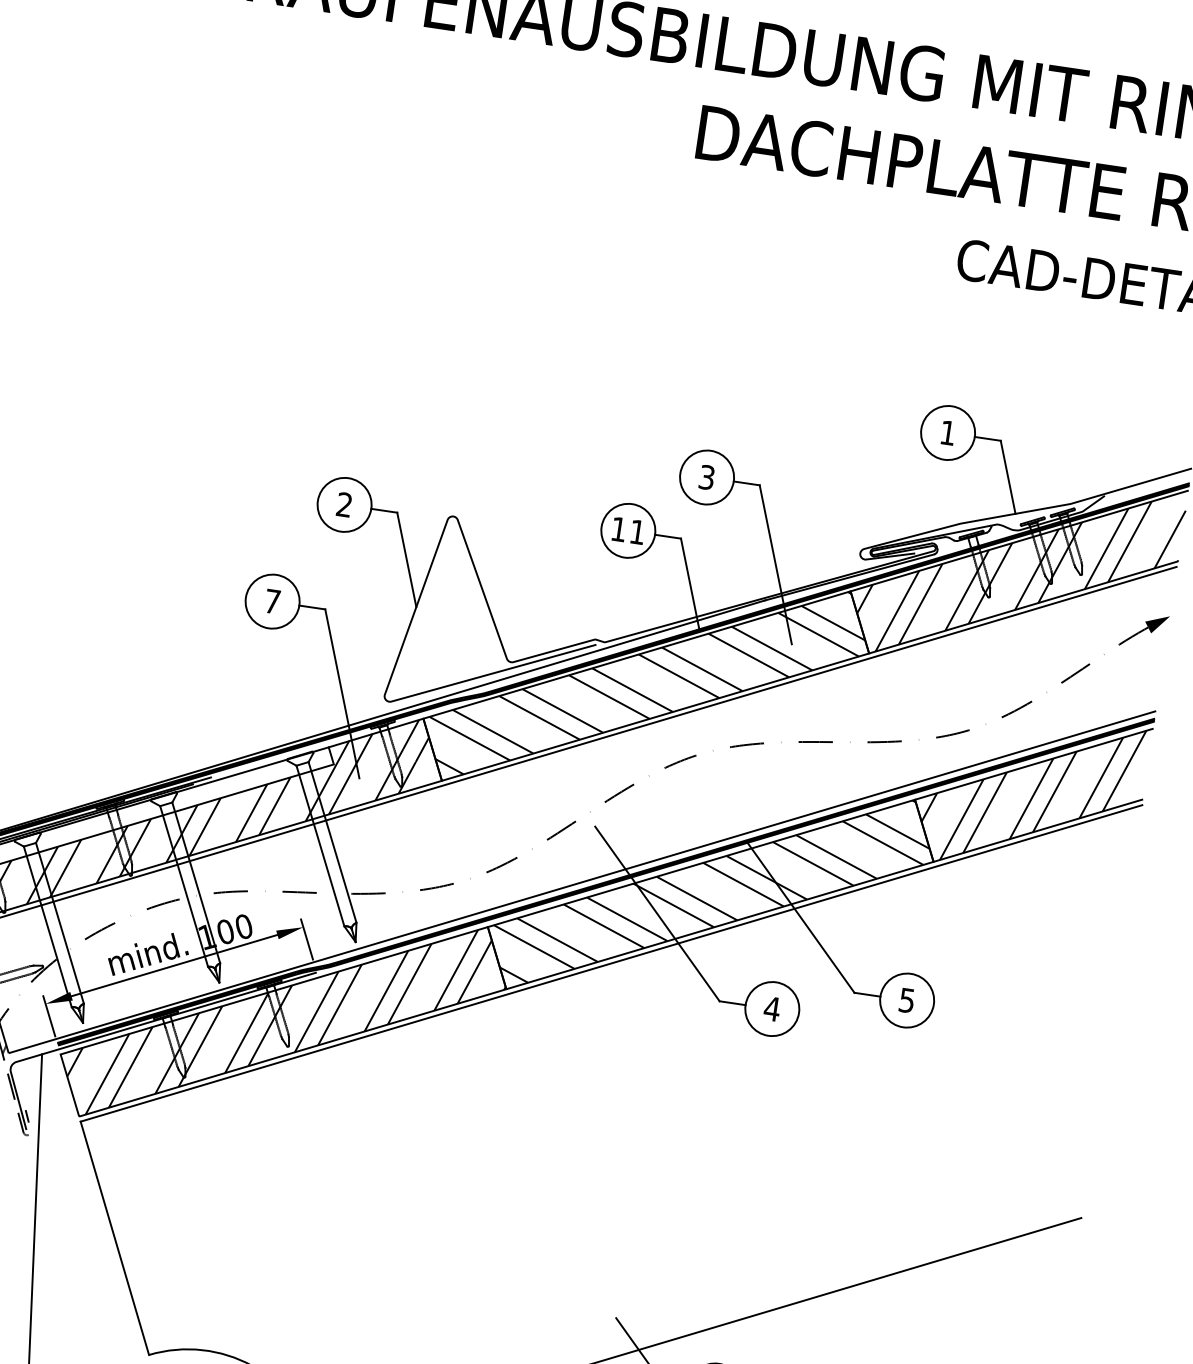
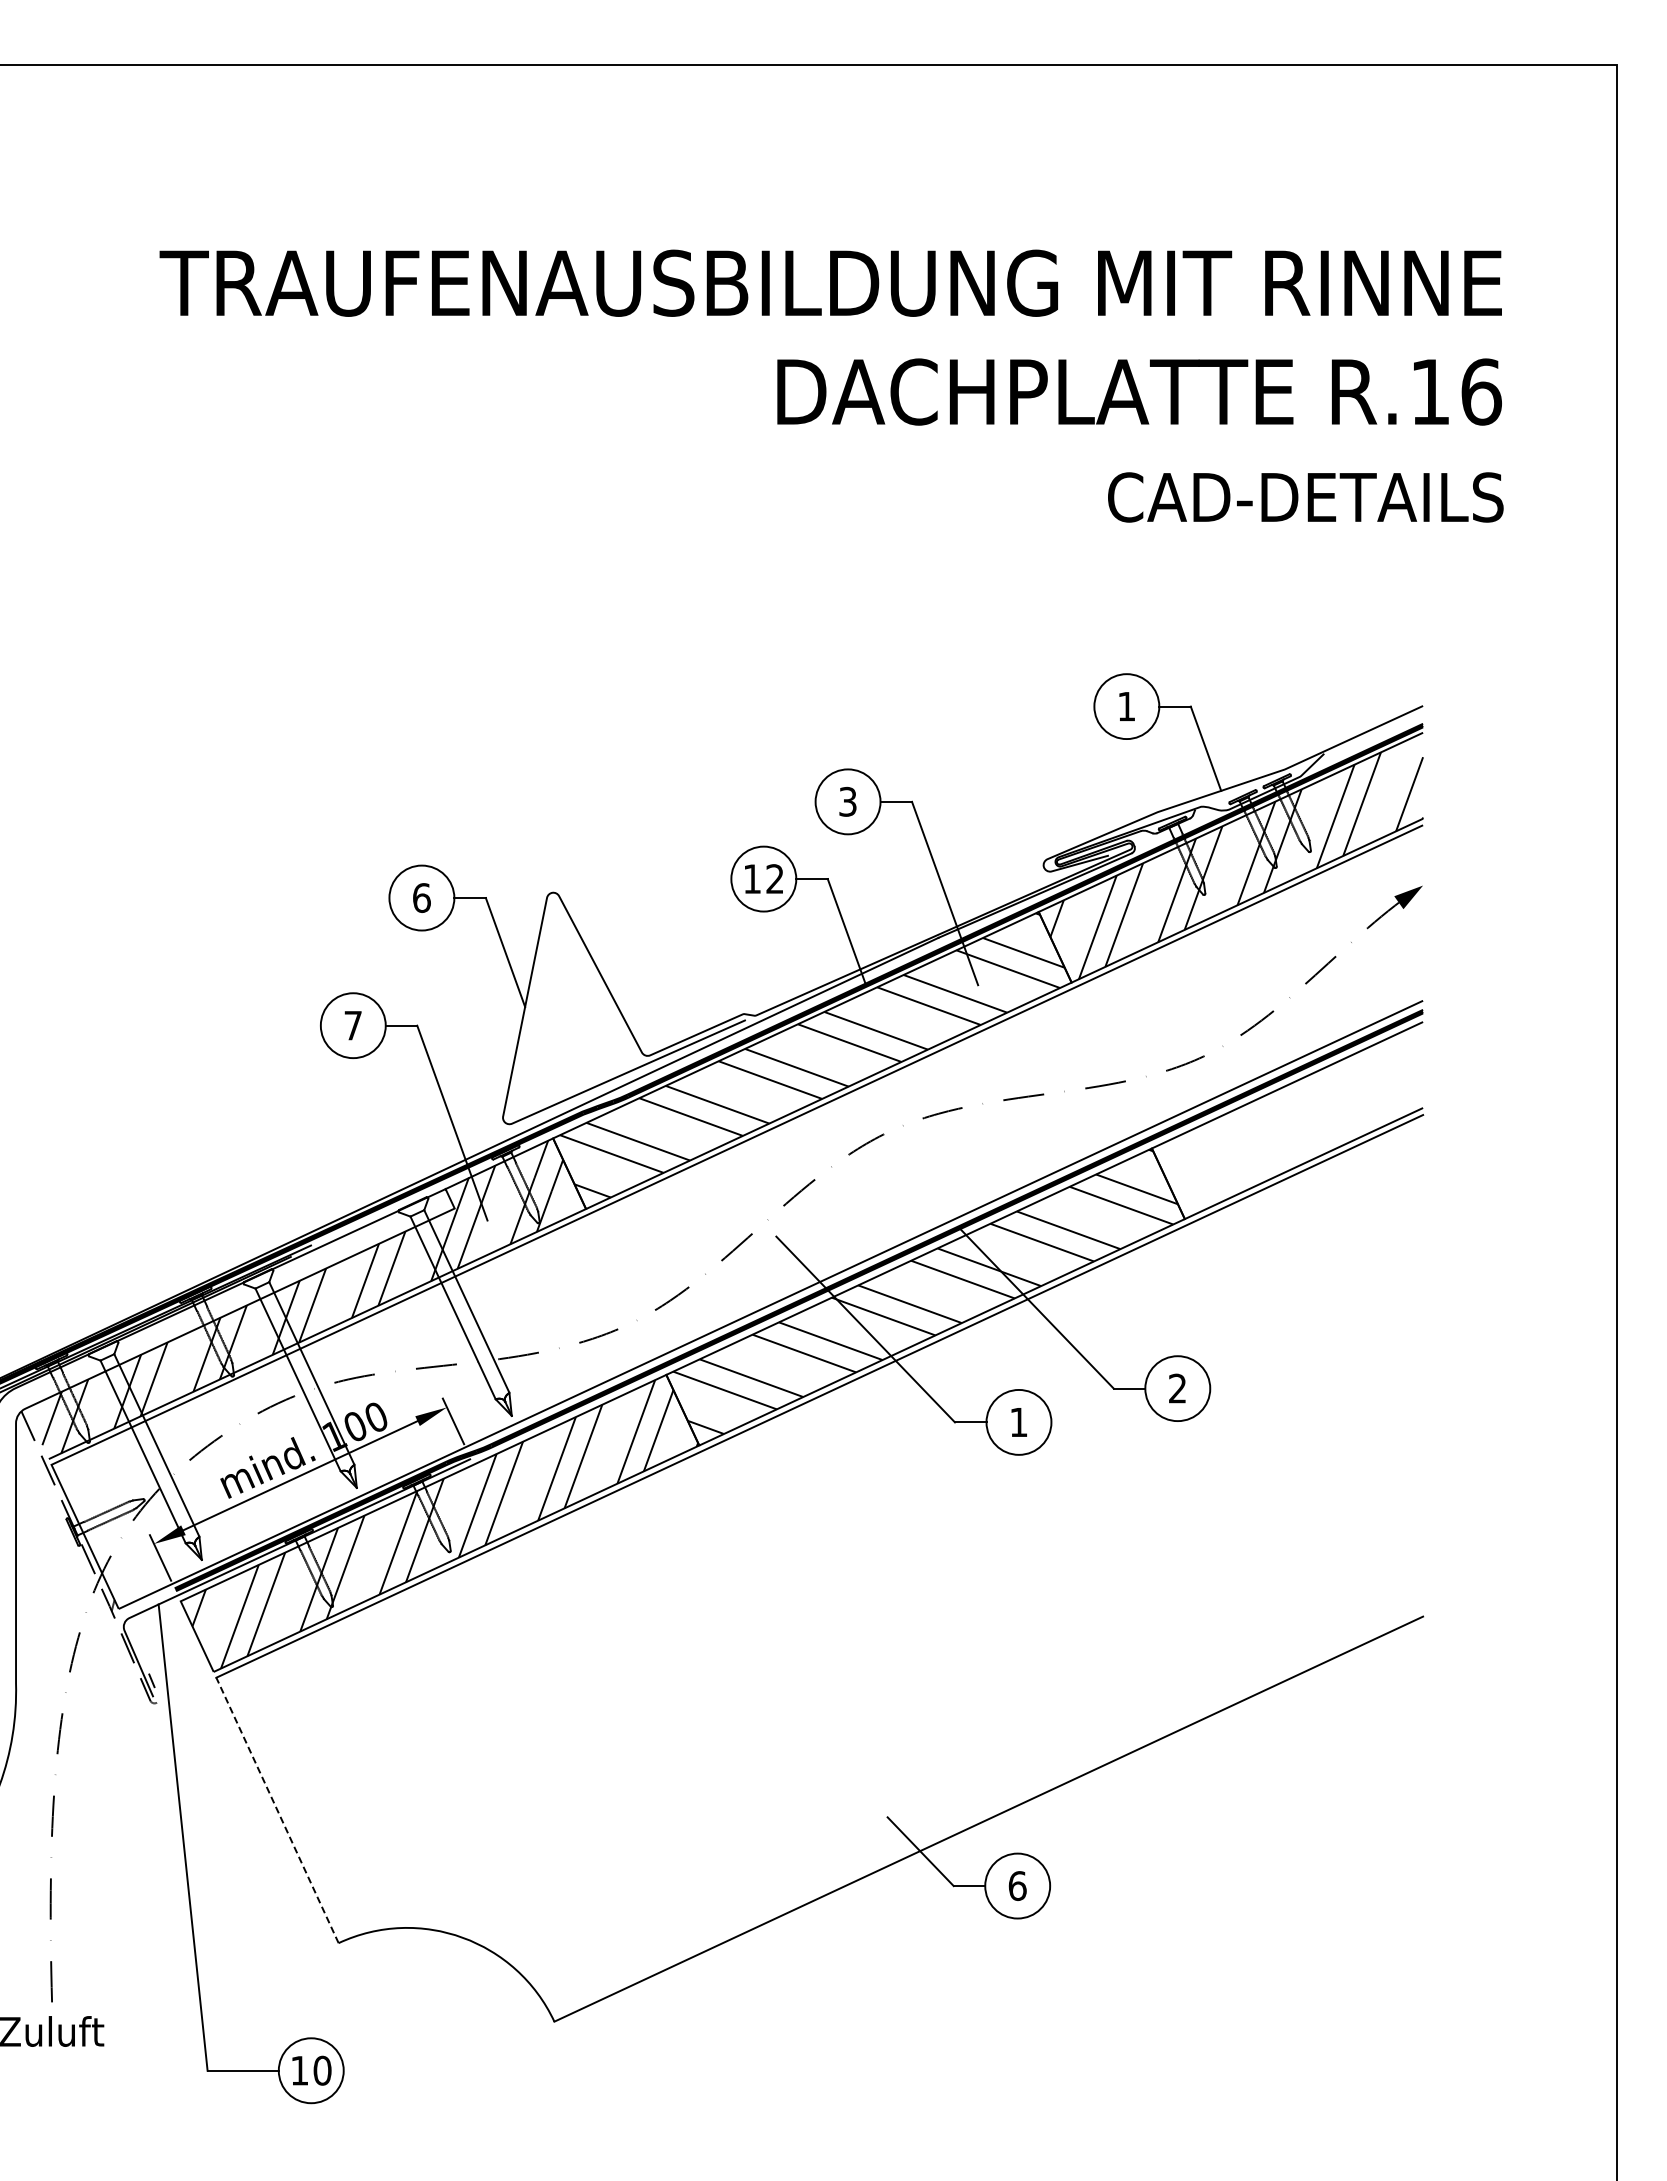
text: (344, 505) -> (421, 898), 2 -> 6
text: (637, 531) -> (774, 878), 11 -> 12
hatch: (1030, 793) -> (1288, 1120), removed
text: (906, 1000) -> (1177, 1388), 5 -> 2
text: (771, 1009) -> (1018, 1422), 4 -> 1
line: (114, 1237) -> (277, 1809), solid -> dashed

